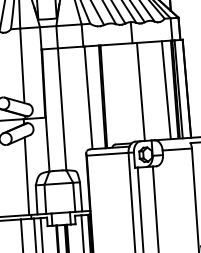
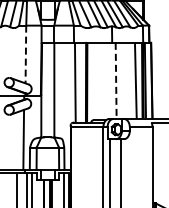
line: (21, 65) -> (25, 54), solid -> dashed
line: (141, 92) -> (116, 81), solid -> dashed

